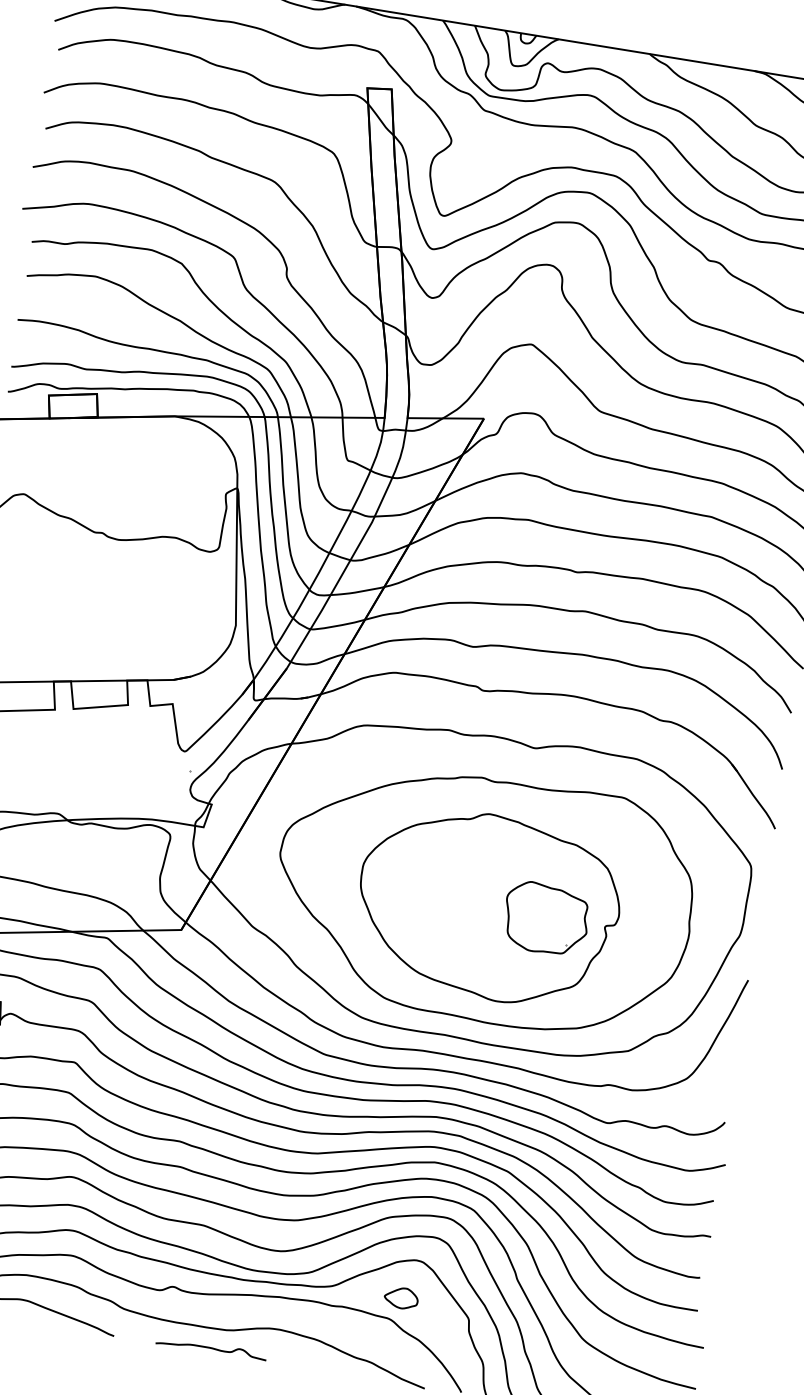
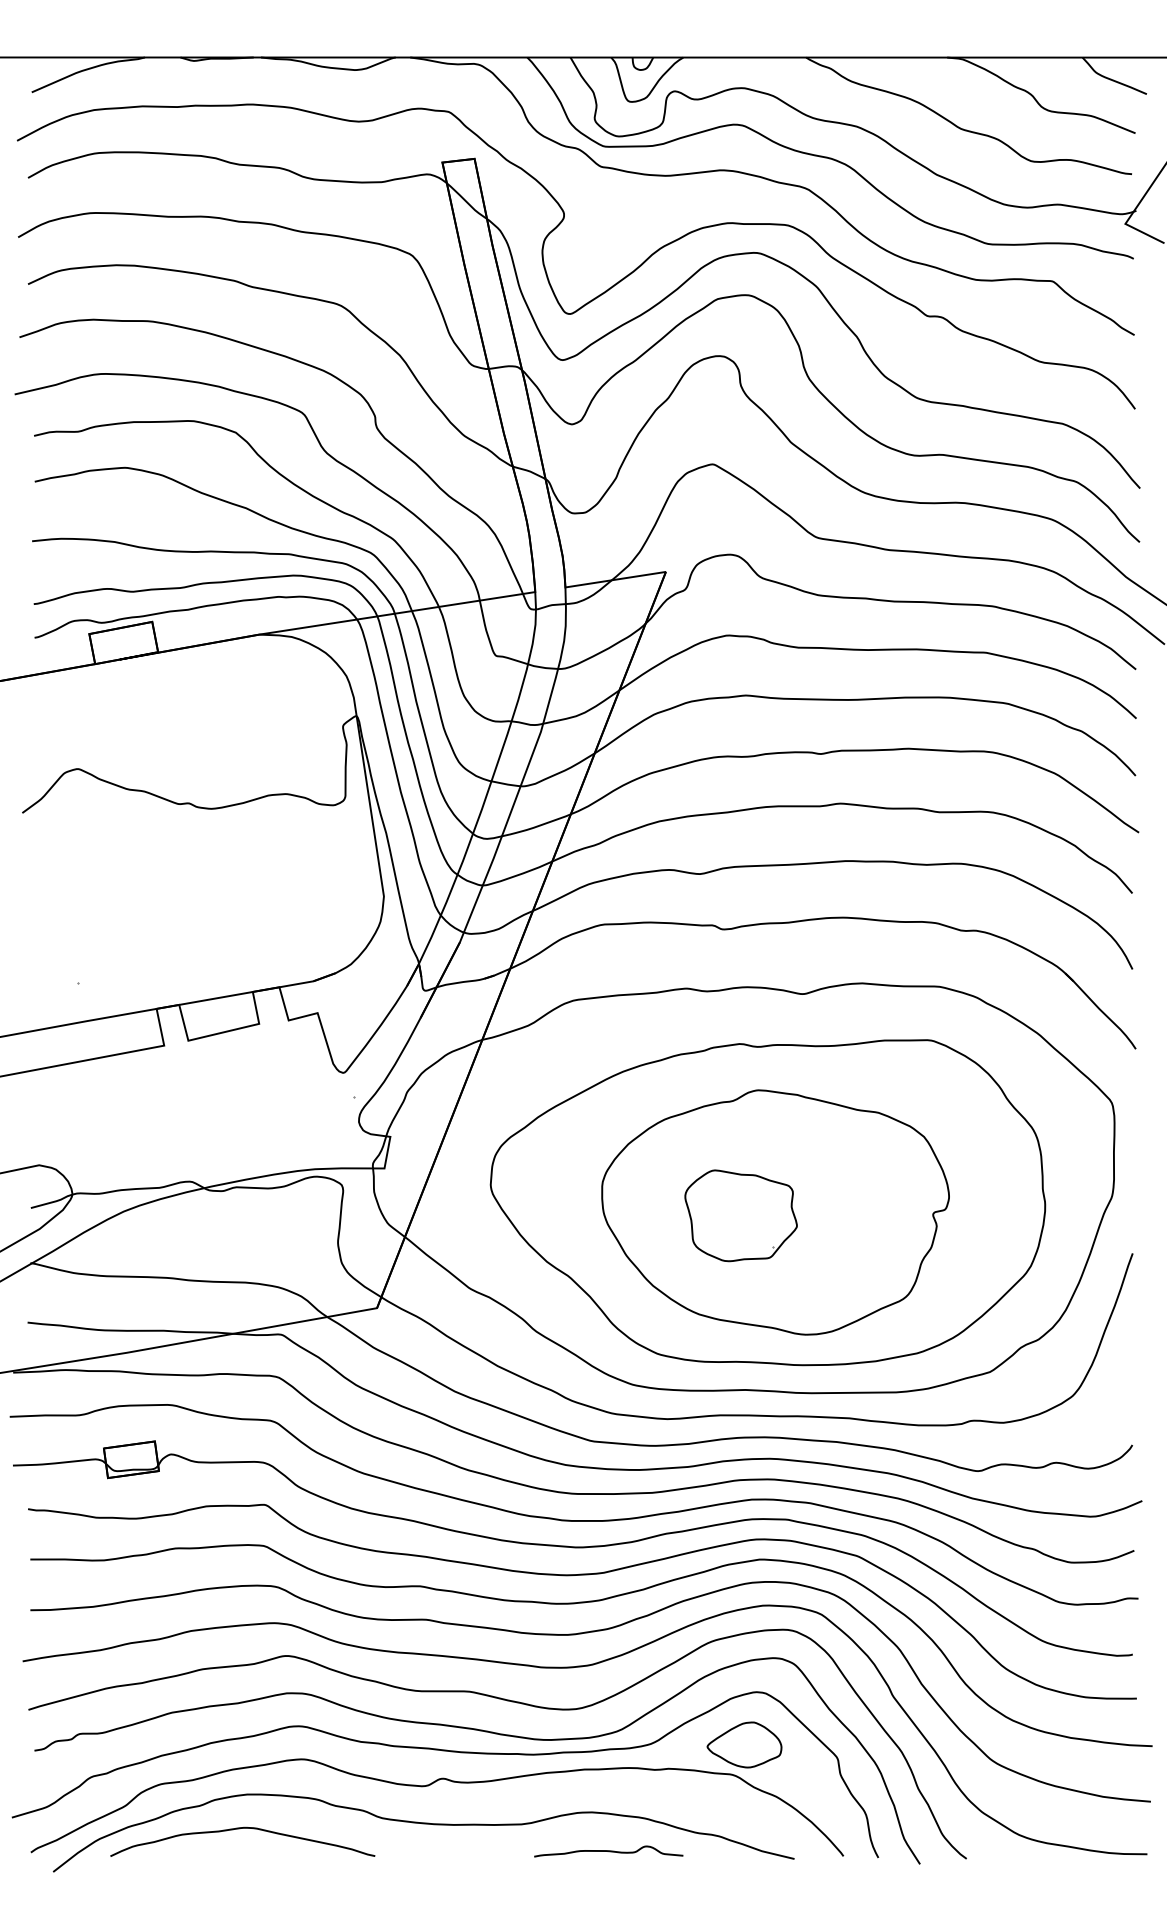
part: (545, 918) -> (740, 1215), moved
part: (401, 1297) -> (744, 1744), size x1.67
curve: (211, 1348) -> (608, 1851), moved

